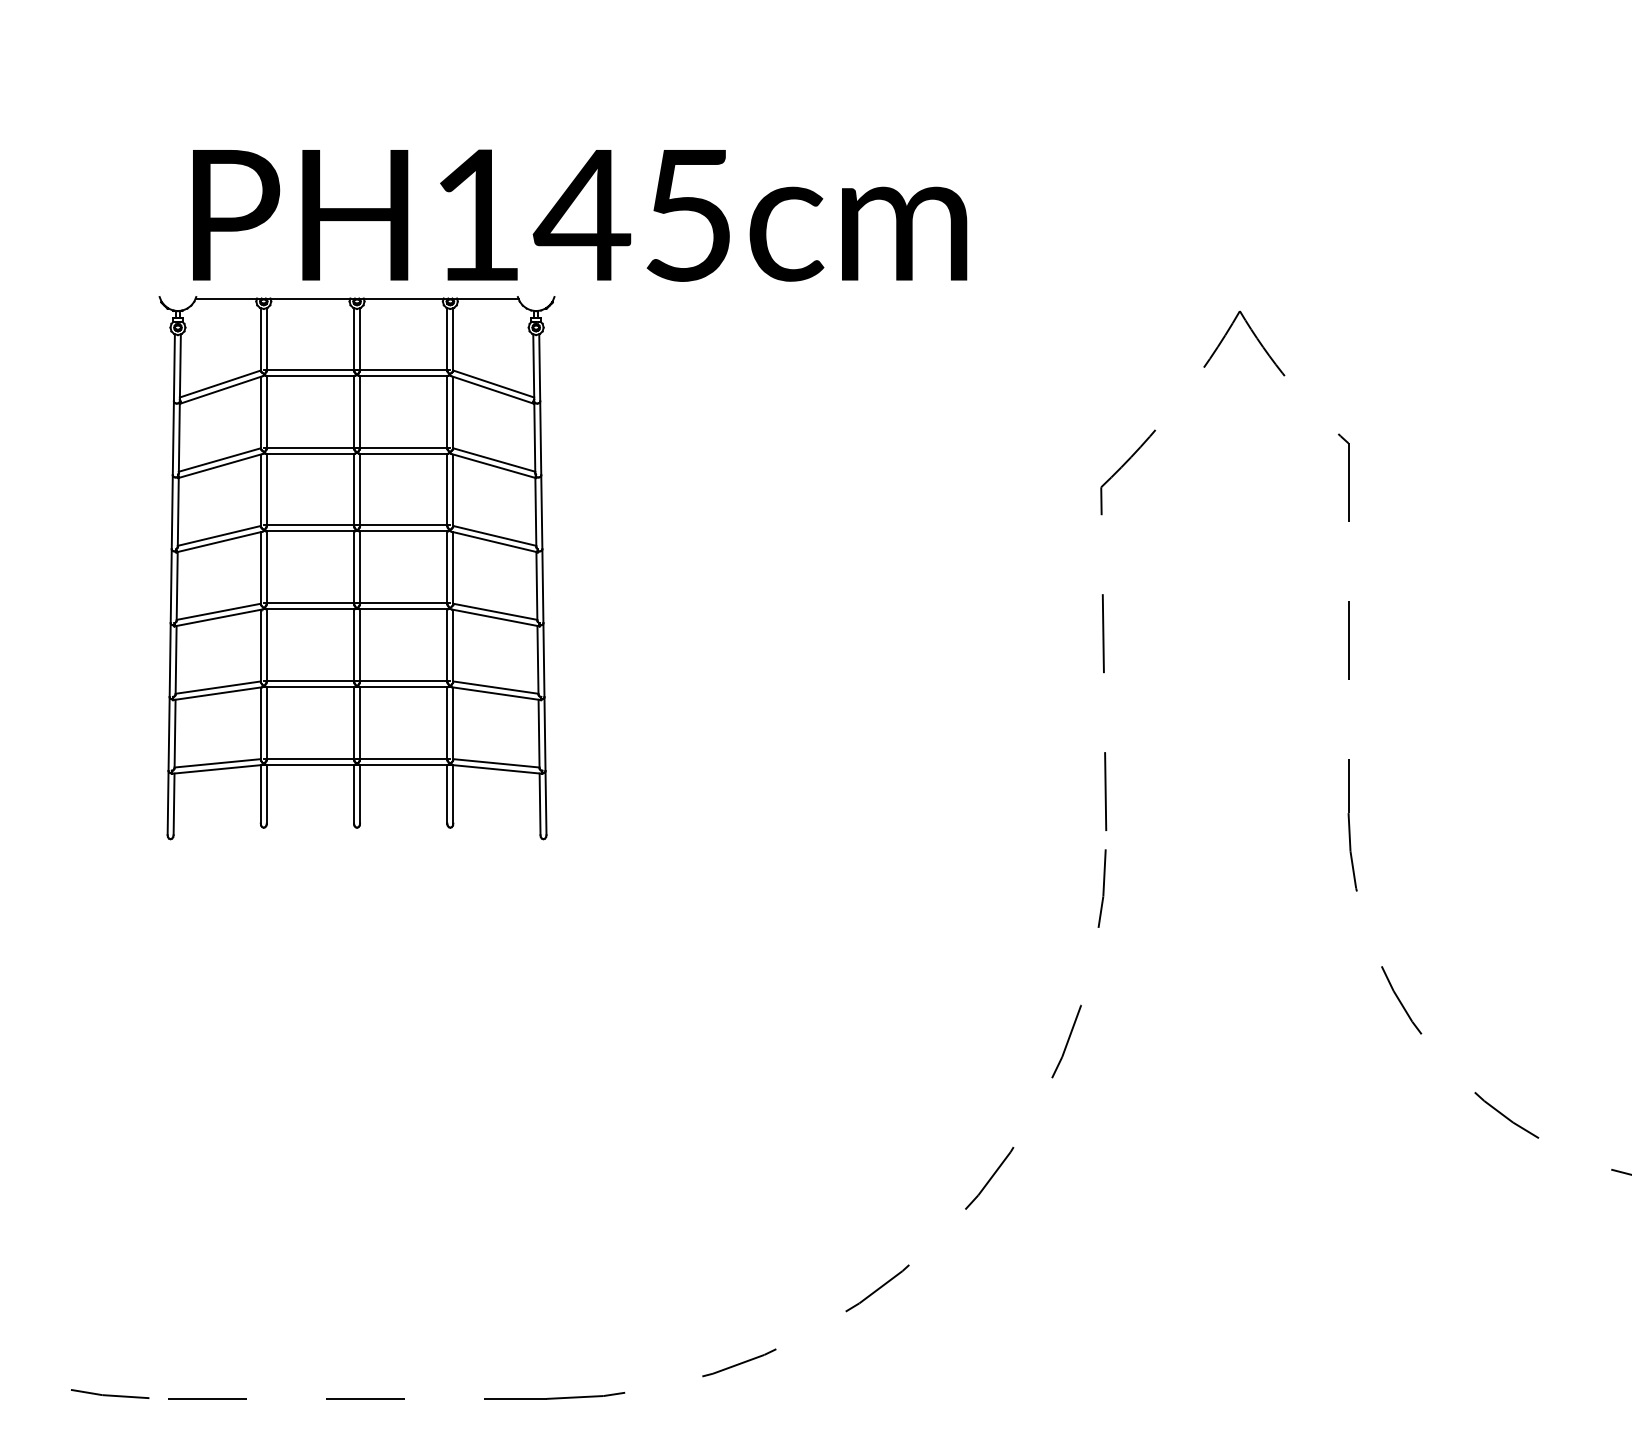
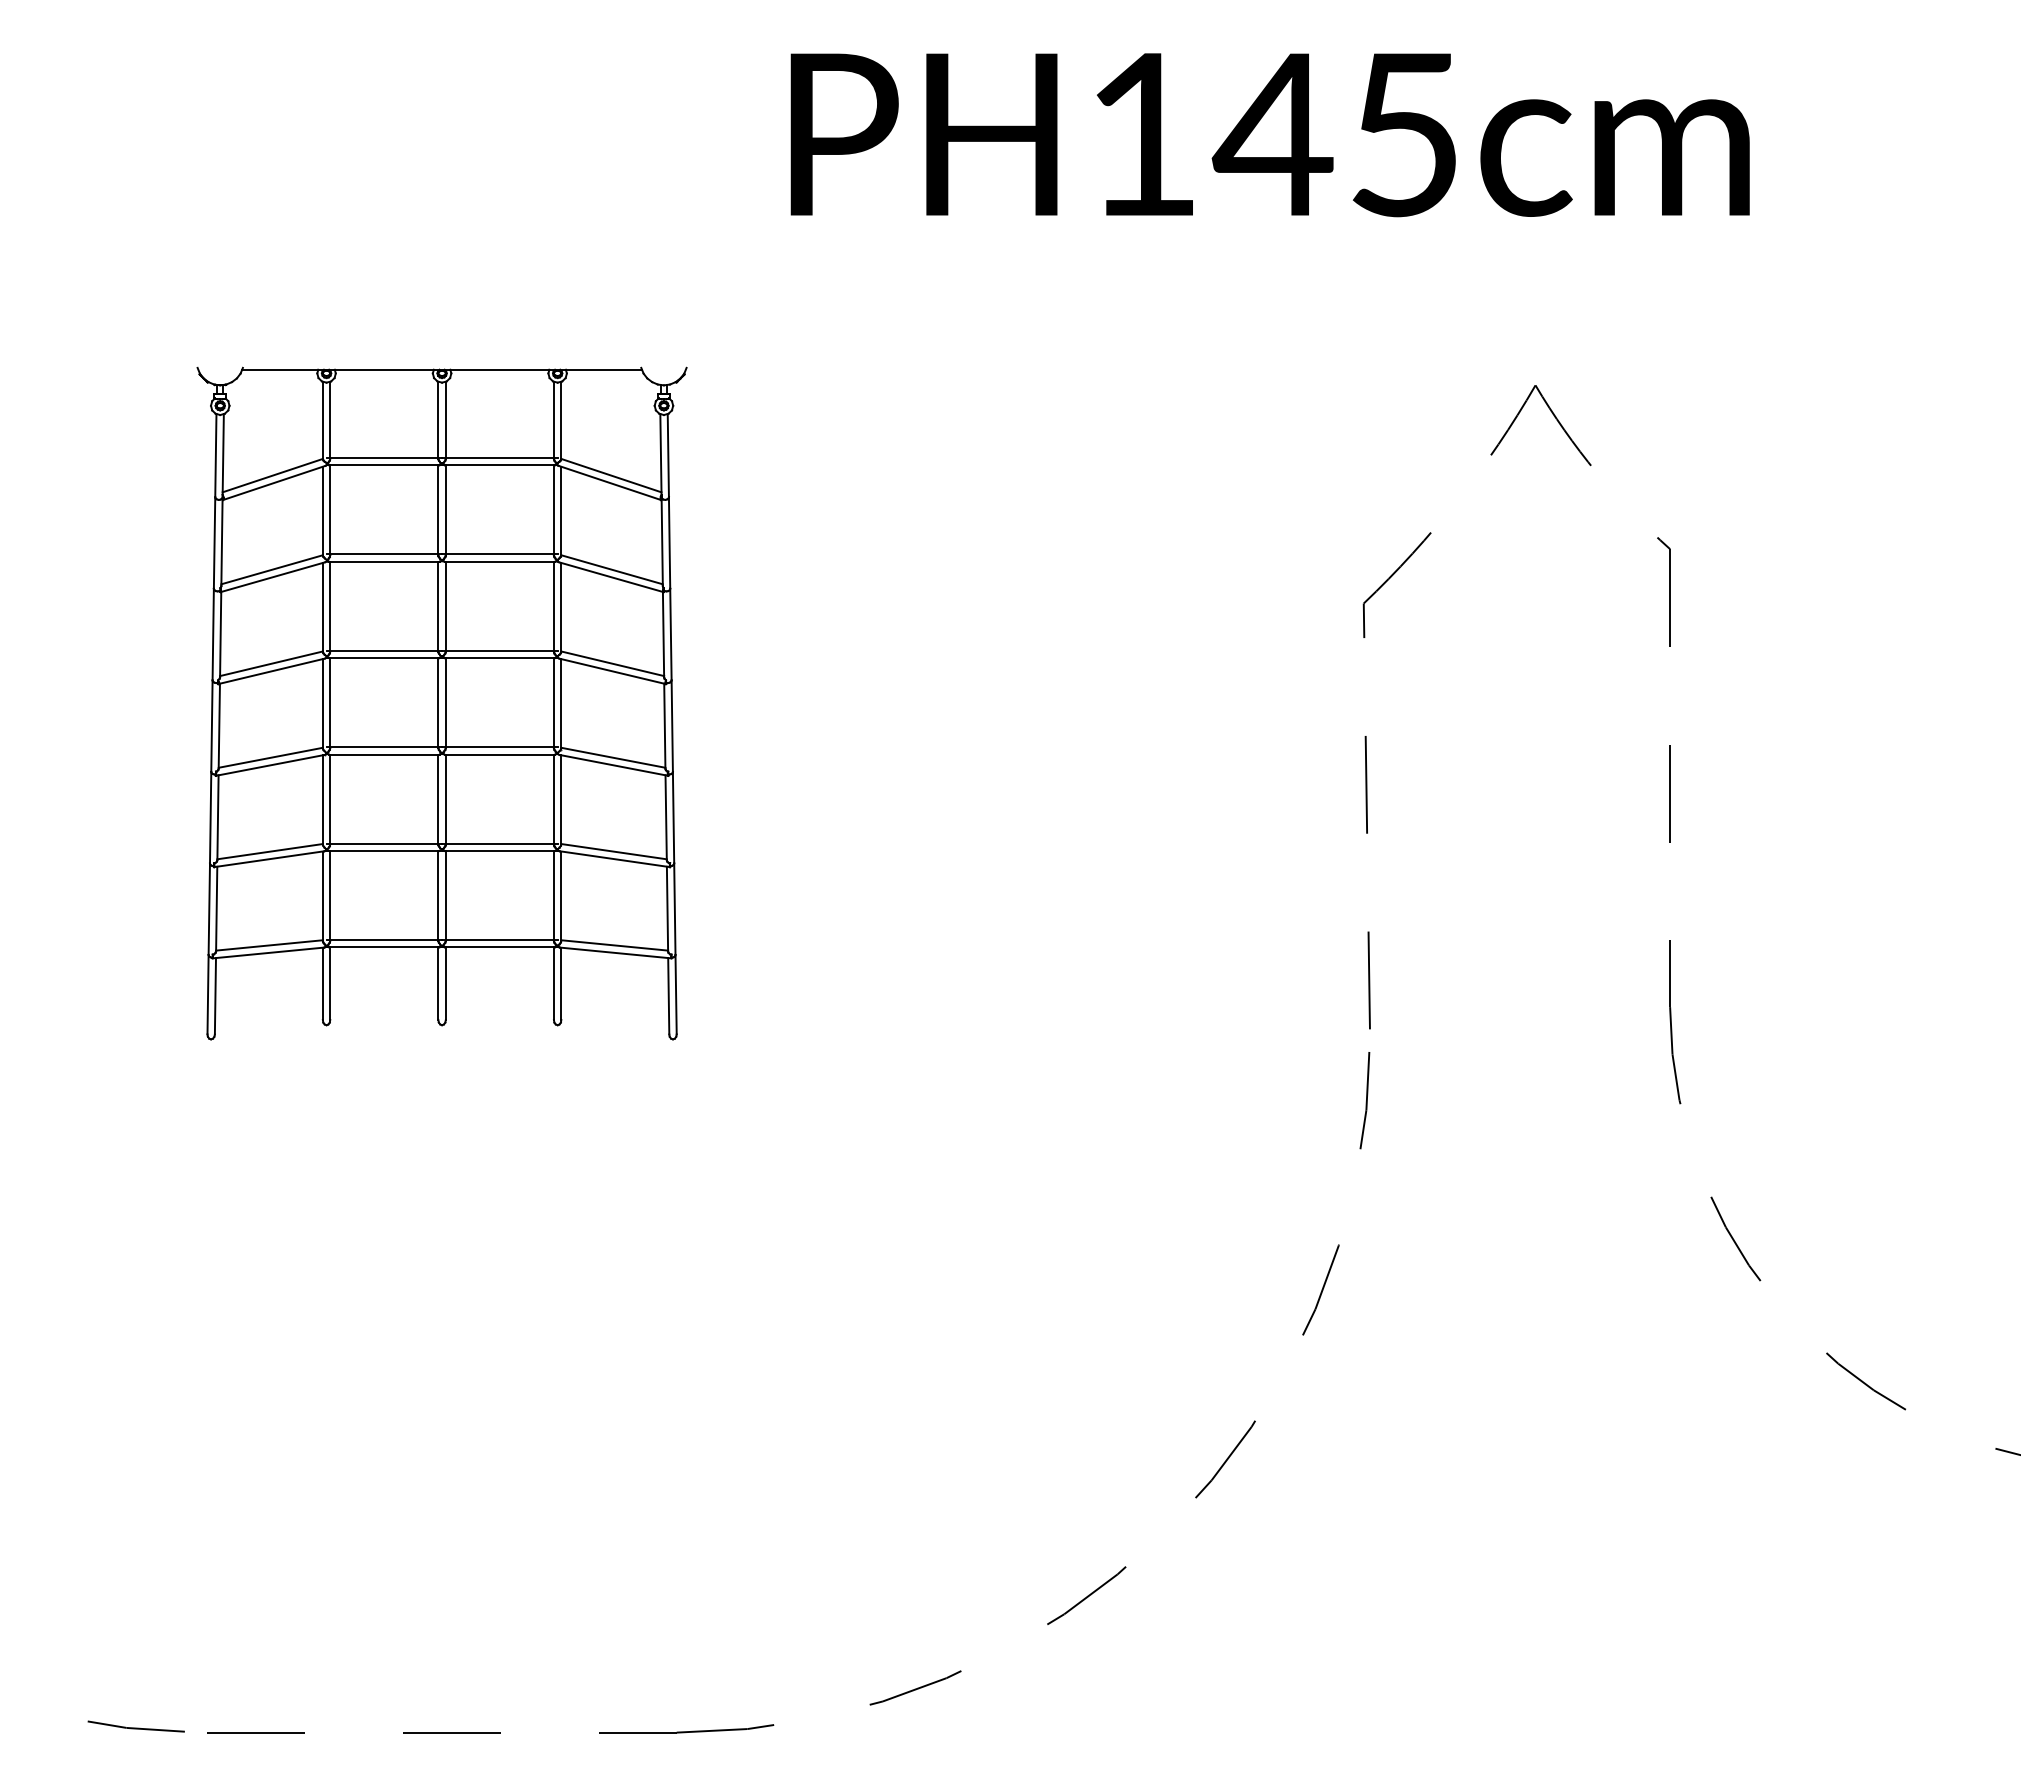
text: (579, 215) -> (1269, 135), moved

